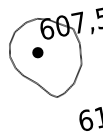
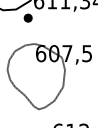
part: (36, 52) -> (29, 70), removed

